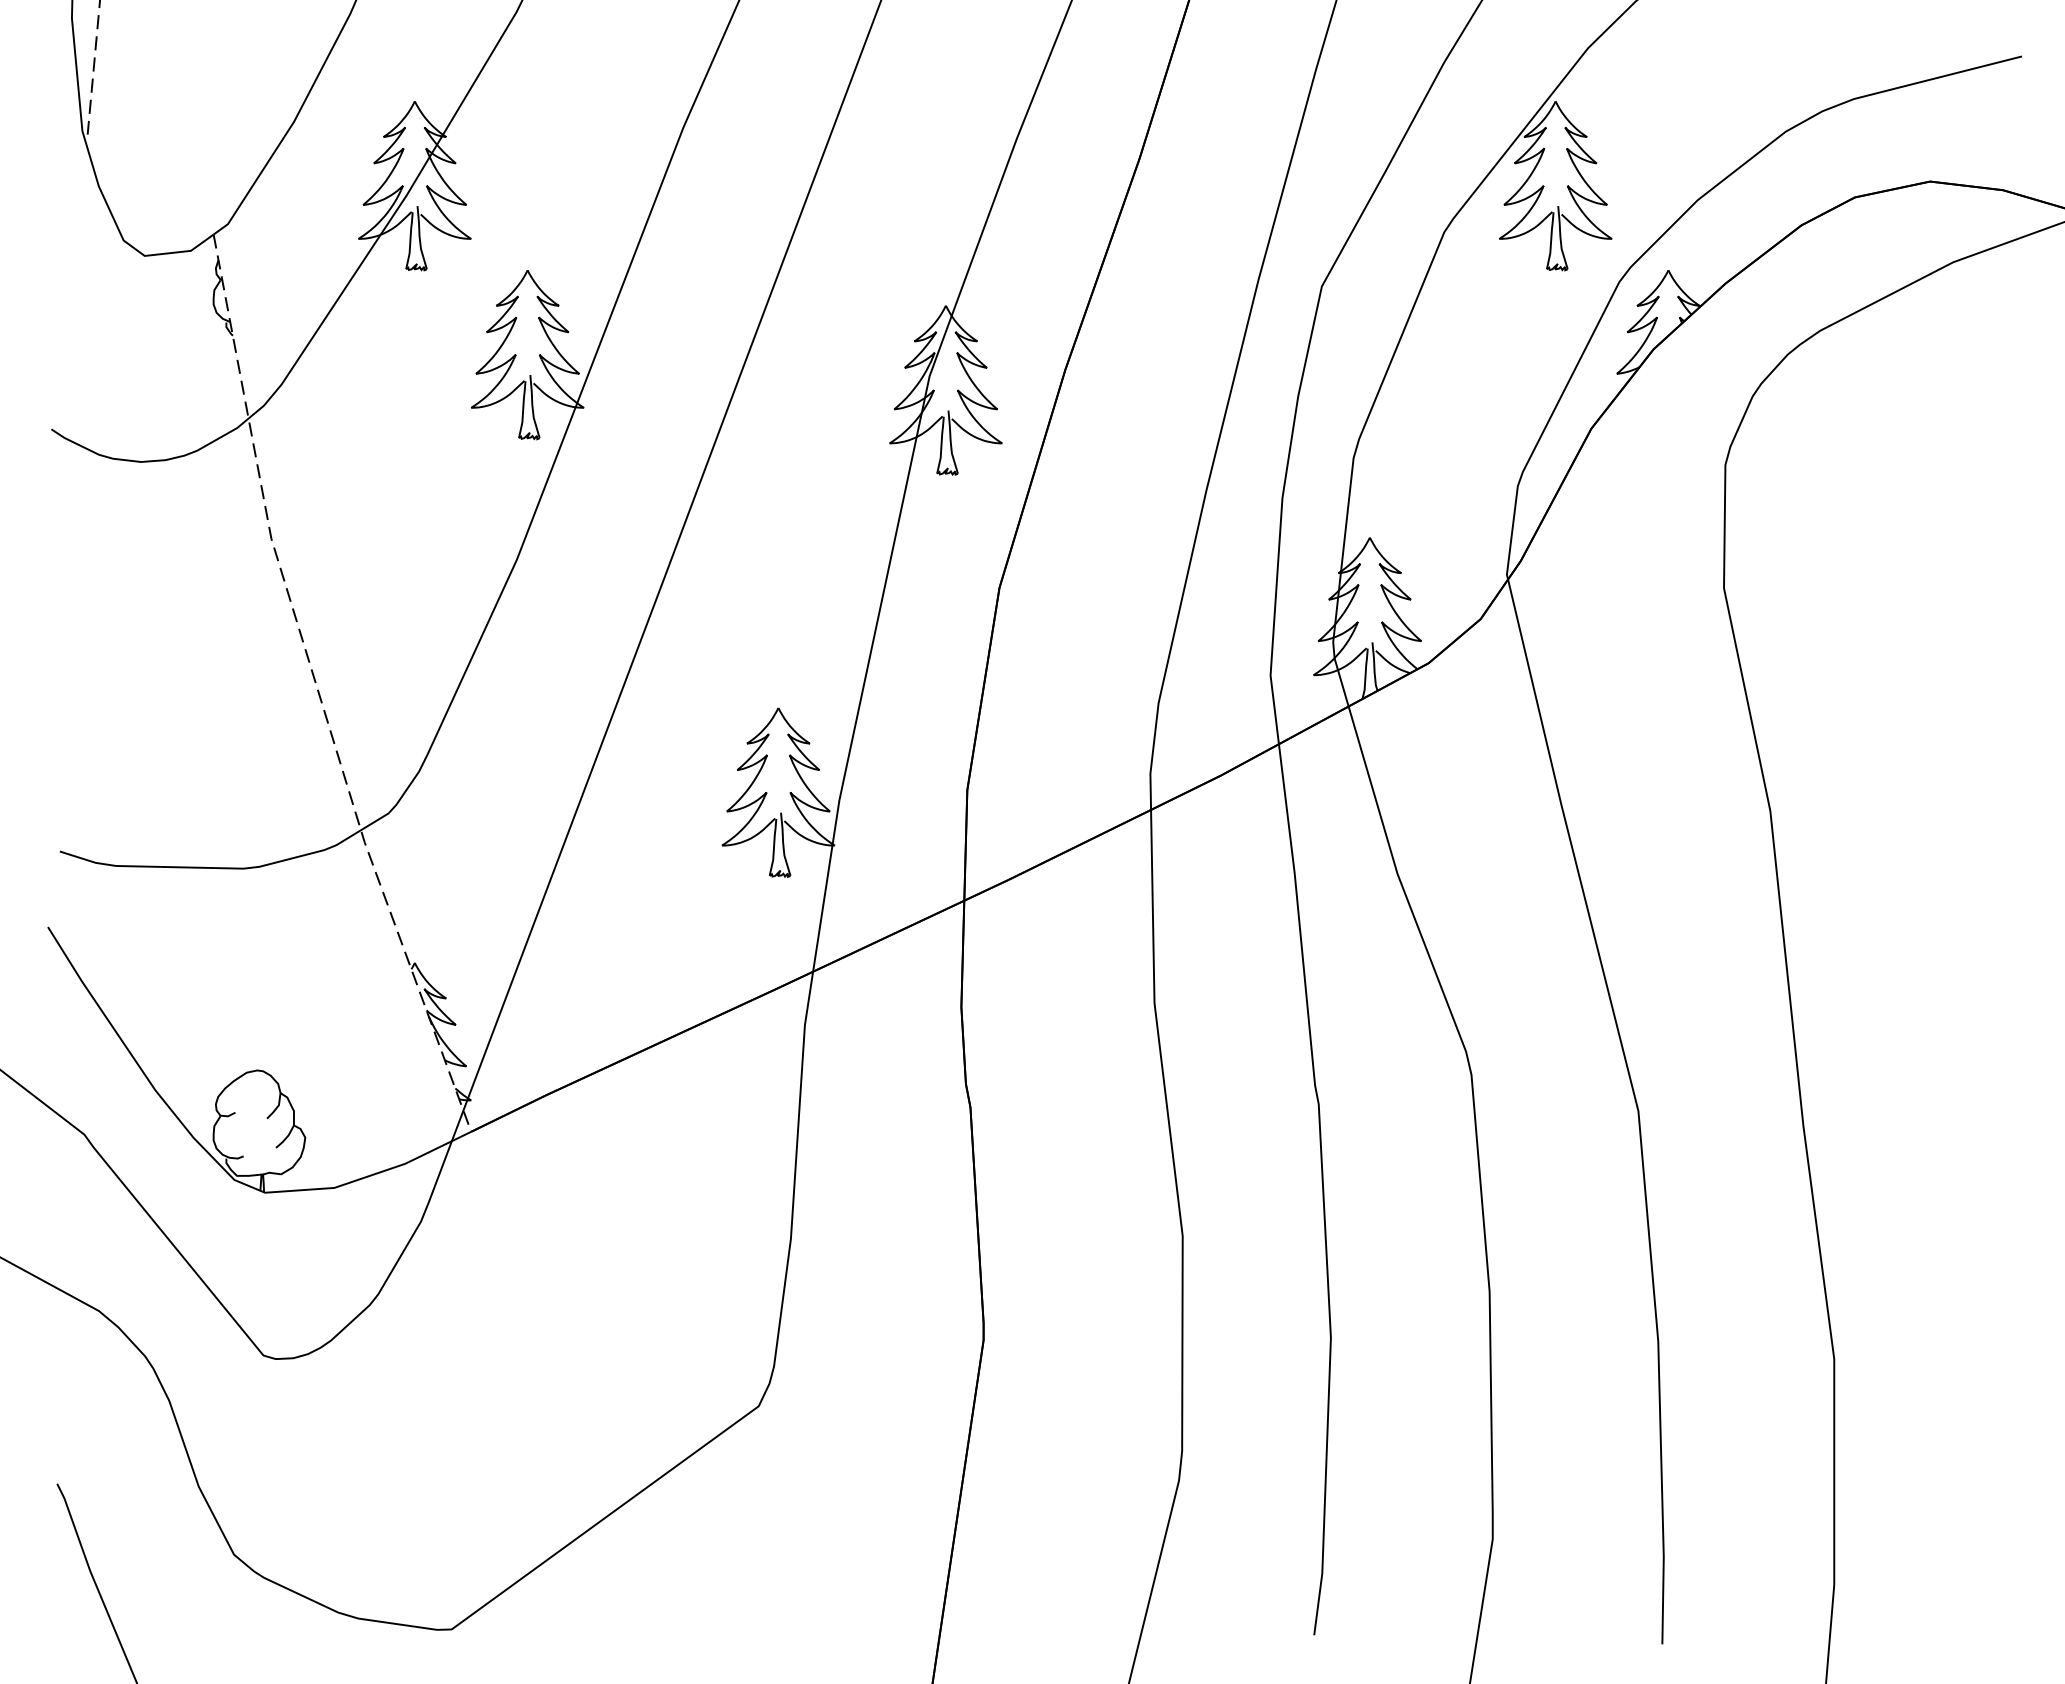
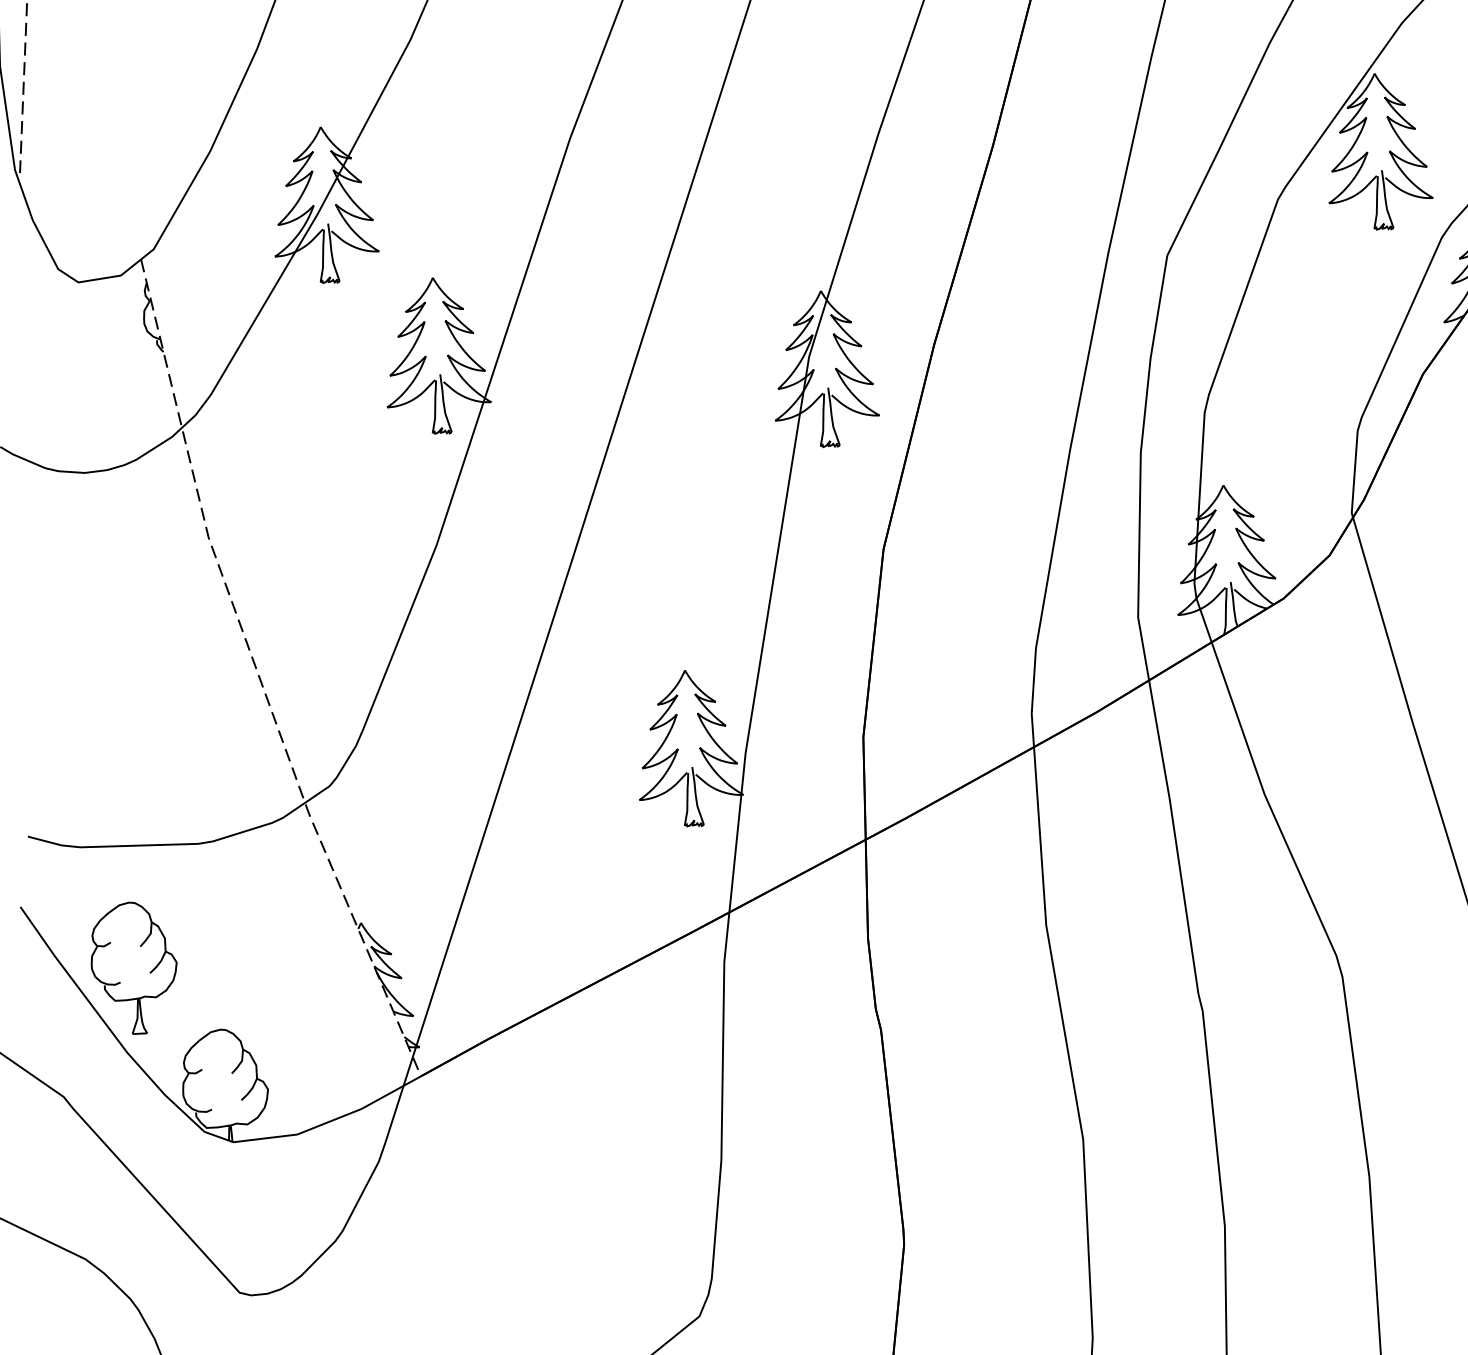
part: (167, 998) -> (134, 967), added

